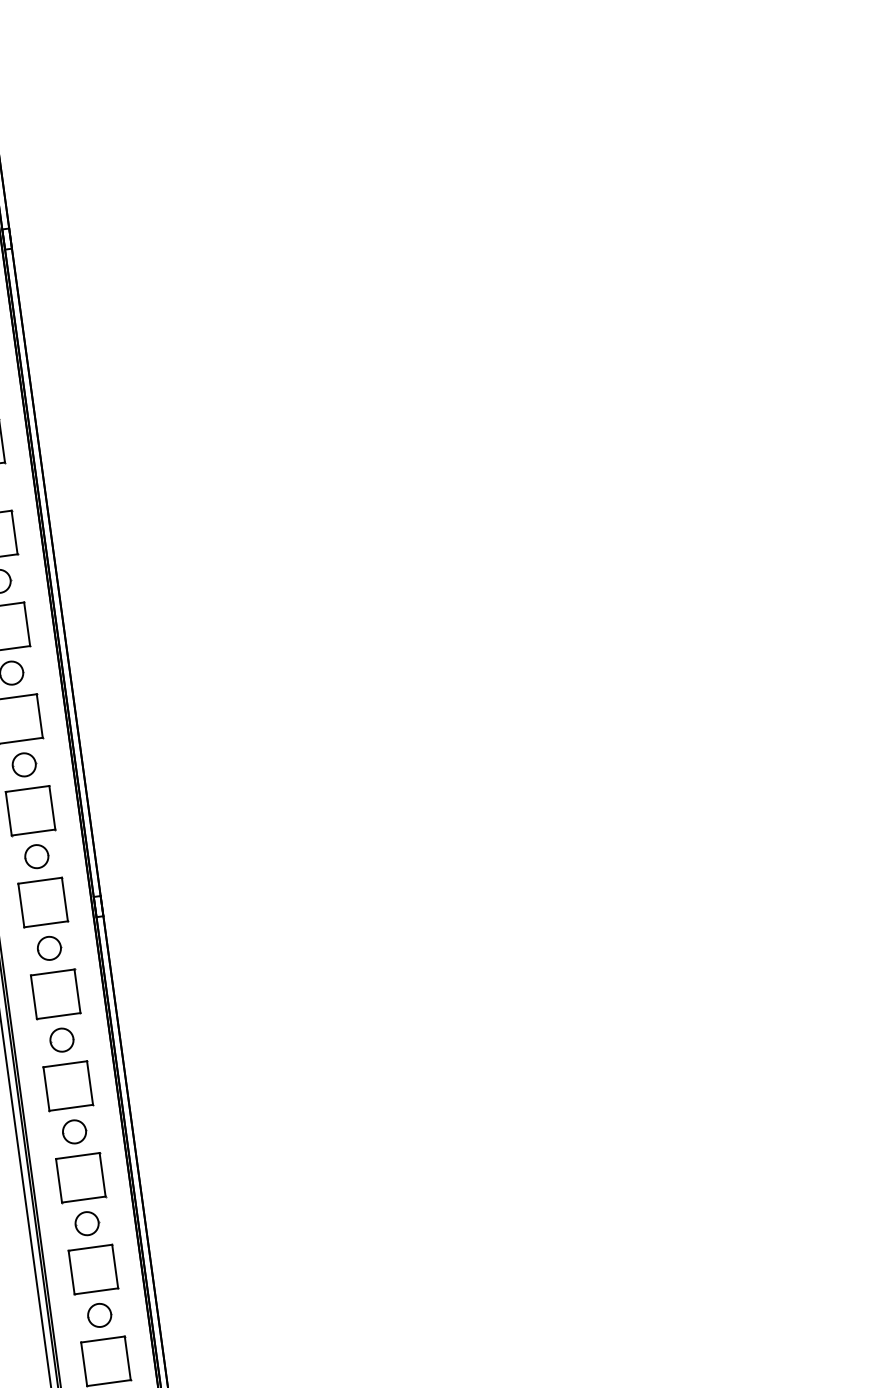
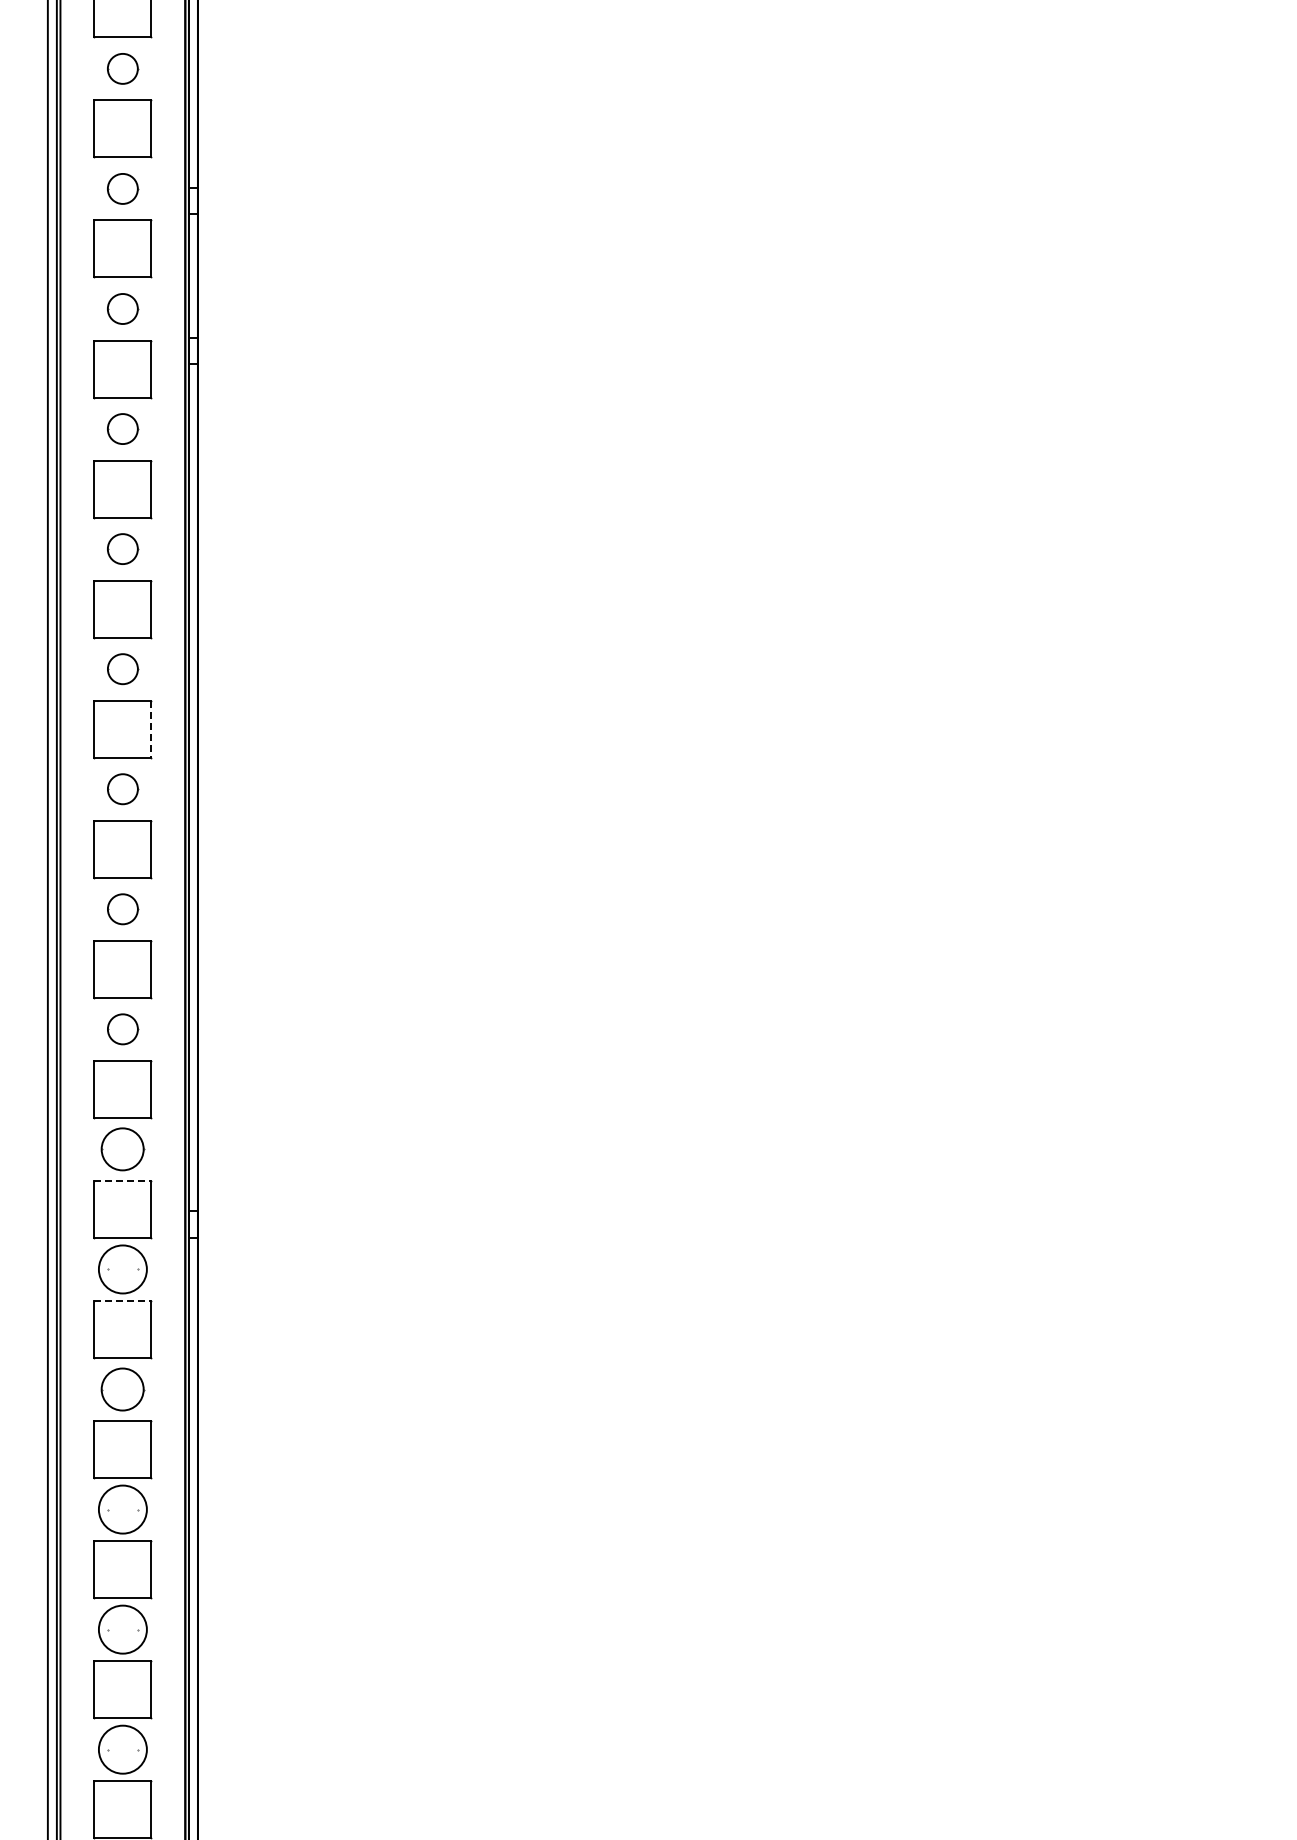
line: (14, 532) -> (151, 729), solid -> dashed
circle: (37, 856) -> (123, 1149), size x1.4
line: (39, 880) -> (122, 1180), solid -> dashed
circle: (49, 948) -> (122, 1269), size x1.6
line: (52, 972) -> (122, 1300), solid -> dashed
circle: (62, 1040) -> (123, 1389), size x1.4
circle: (74, 1131) -> (122, 1509), size x1.6
circle: (86, 1223) -> (122, 1629), size x1.6
circle: (99, 1315) -> (122, 1749), size x1.6

